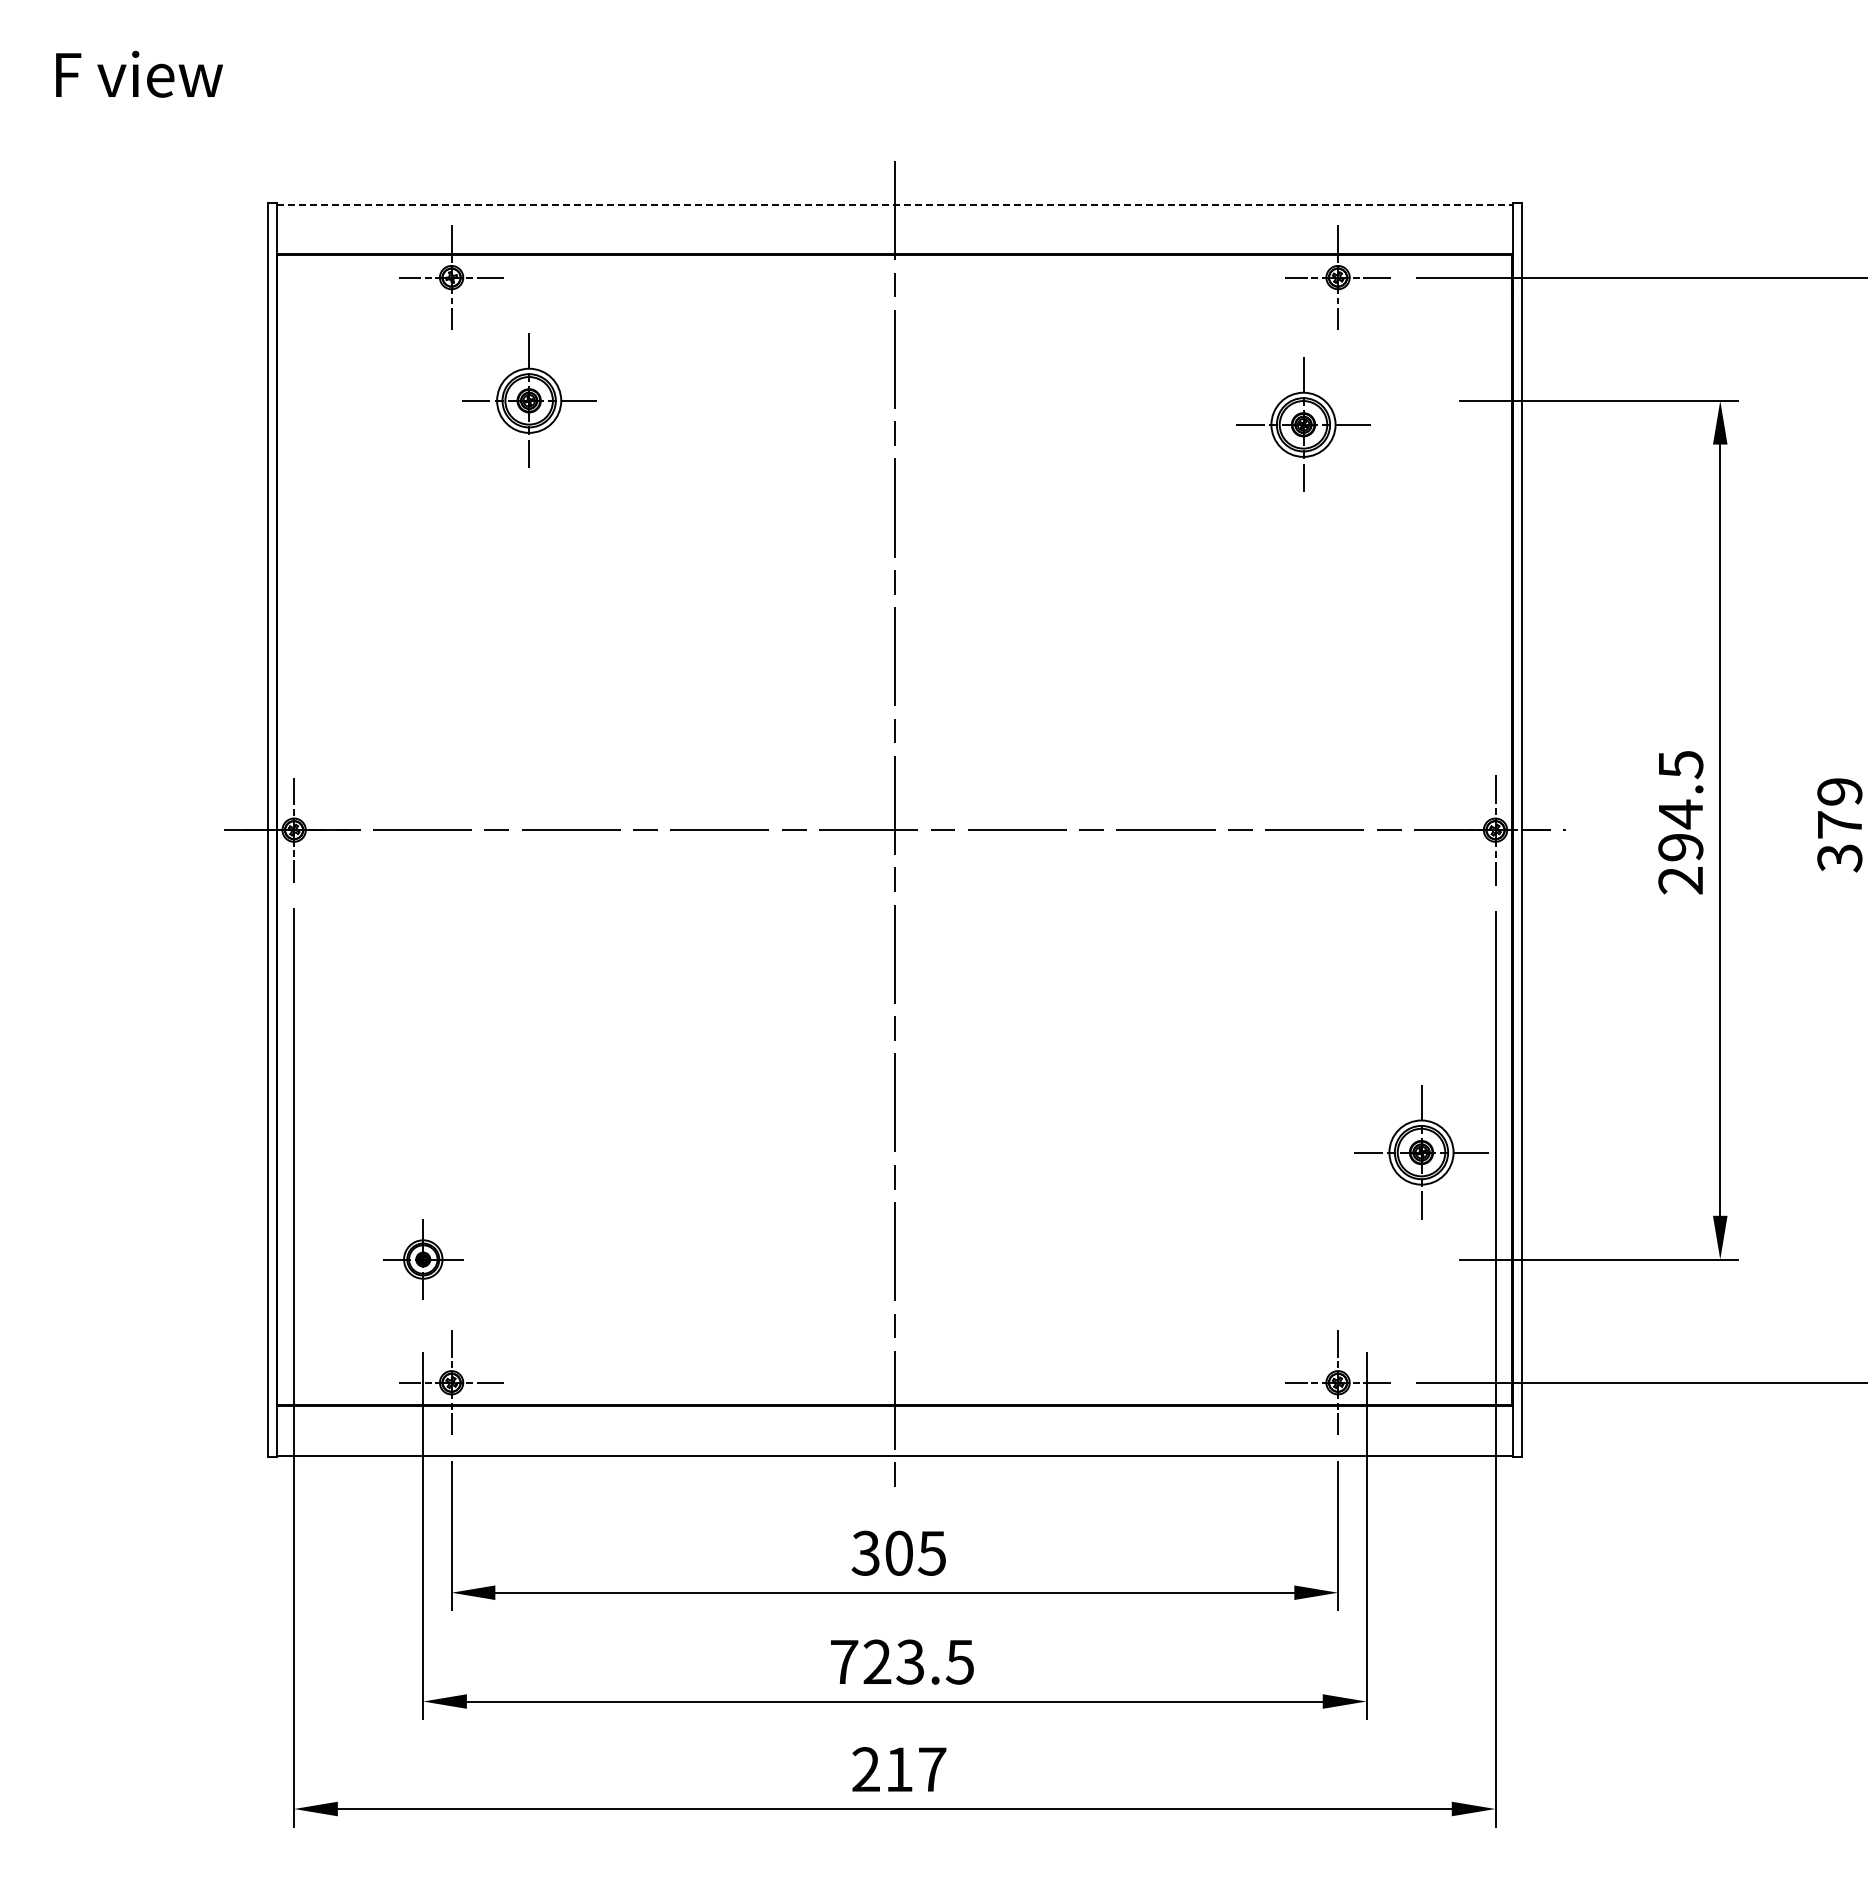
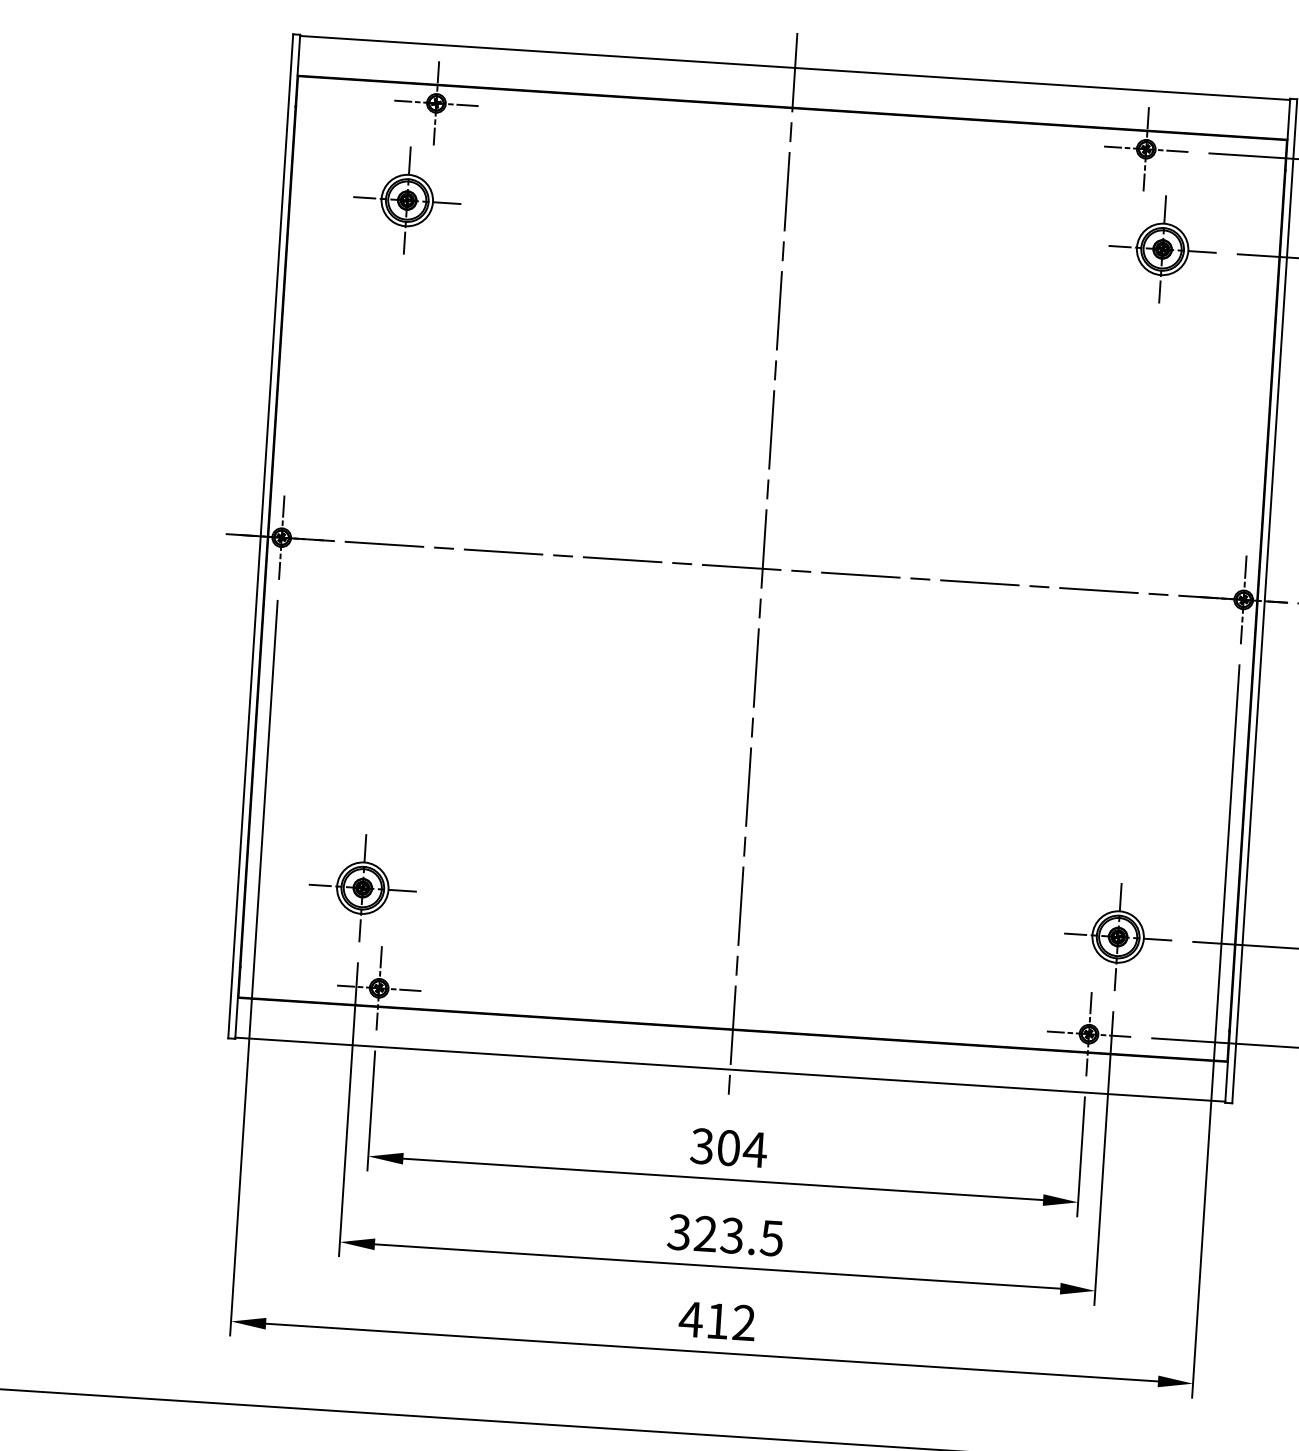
line: (895, 204) -> (795, 67), dashed -> solid
part: (529, 400) -> (407, 200), moved
part: (1303, 424) -> (1162, 249), moved
part: (1421, 1152) -> (1118, 936), moved
part: (423, 1259) -> (363, 888), size x1.67
text: (932, 1553) -> (755, 1149), 305 -> 304
text: (844, 1661) -> (679, 1231), 723.5 -> 323.5
text: (898, 1769) -> (717, 1321), 217 -> 412

